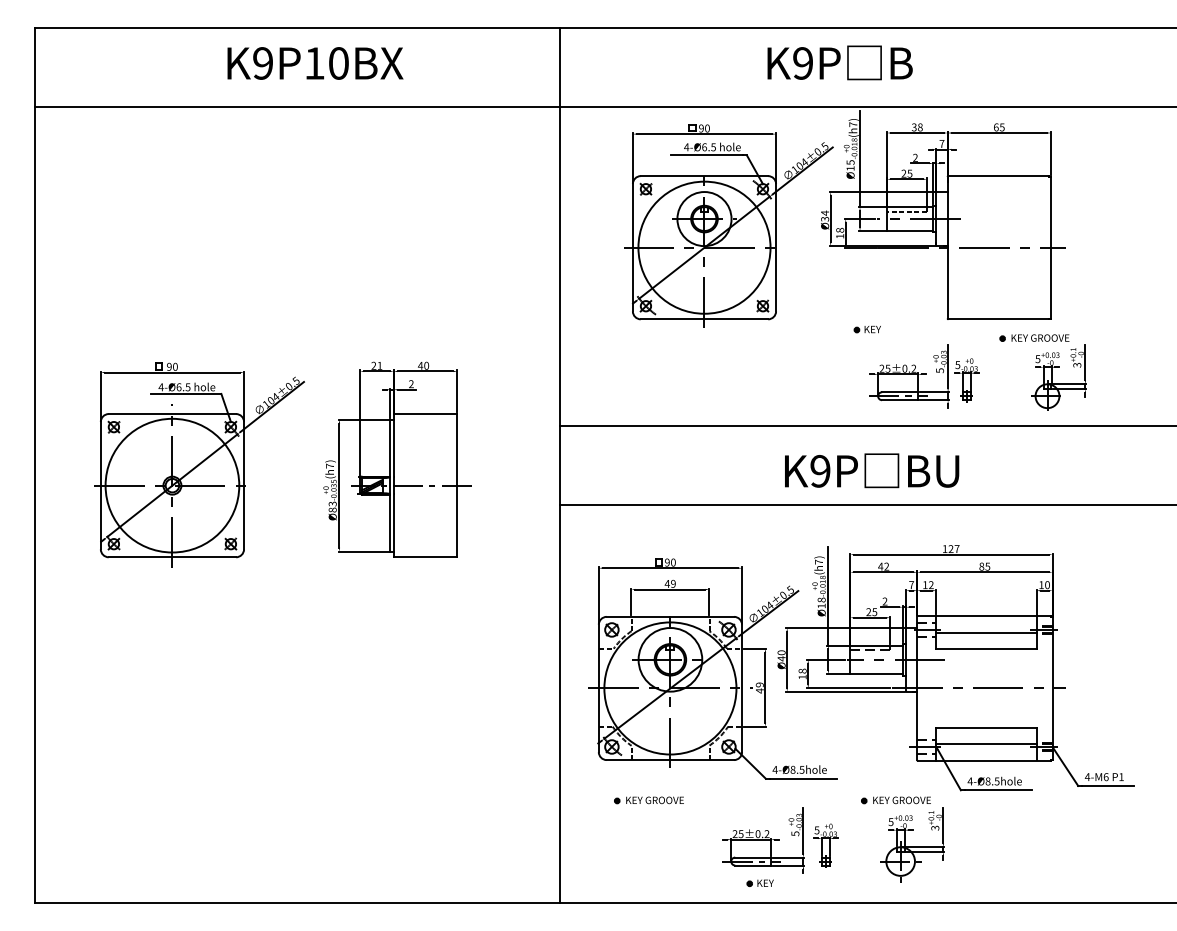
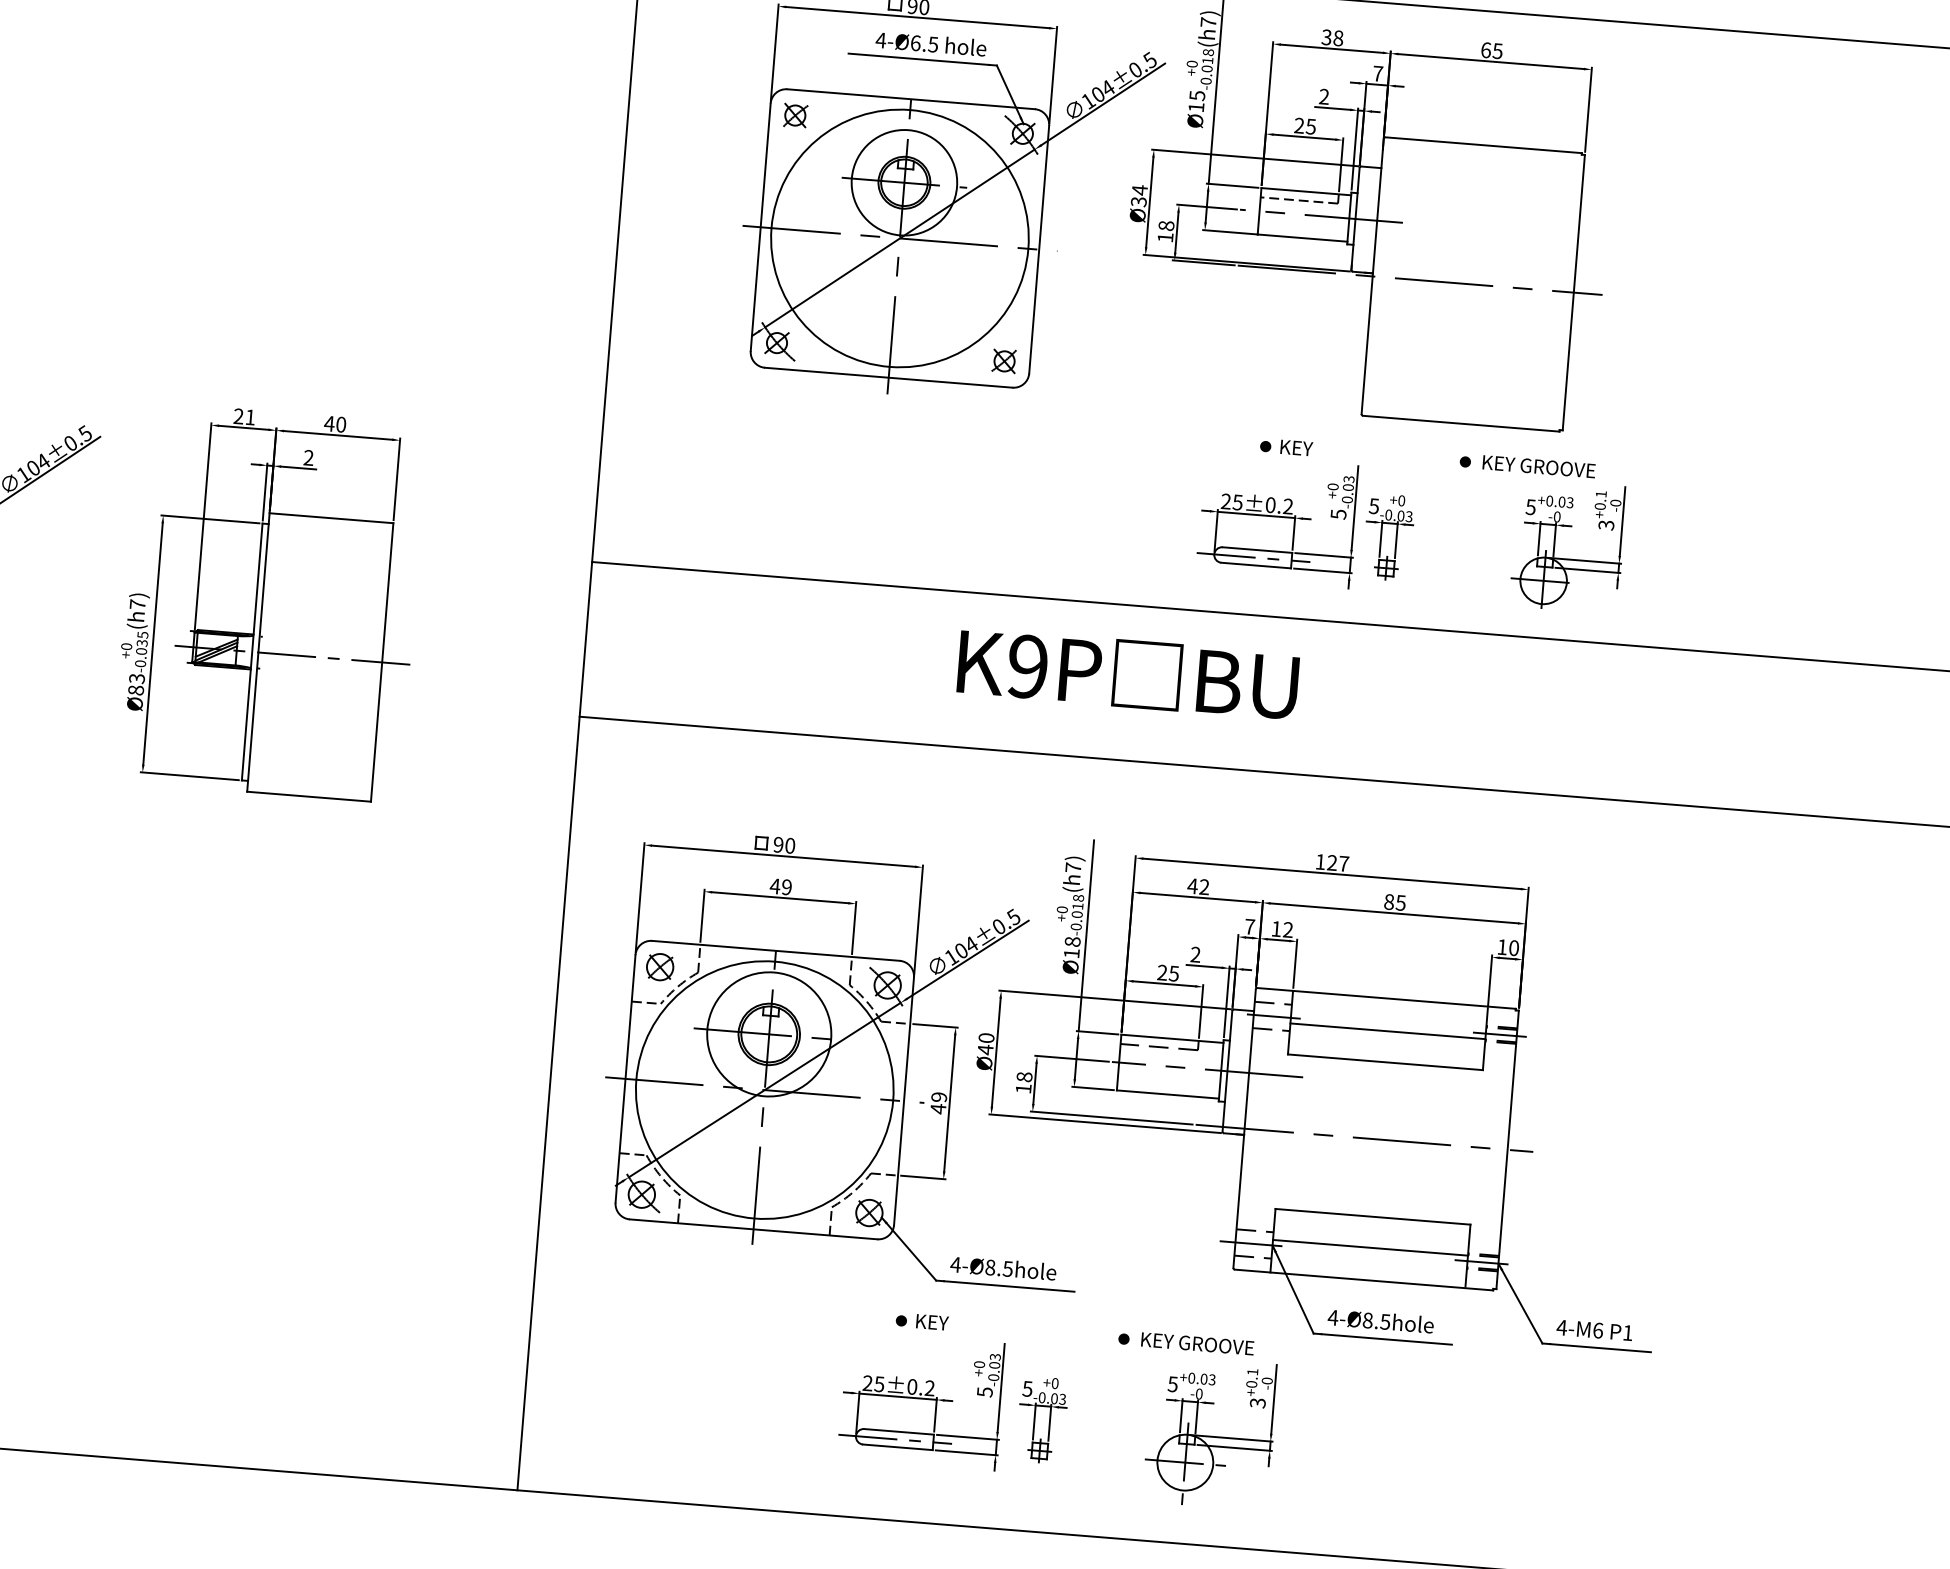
part: (866, 329) -> (1284, 447), moved
text: (872, 470) -> (1129, 673), moved
part: (648, 800) -> (704, 1304), removed
part: (759, 882) -> (920, 1319), moved

